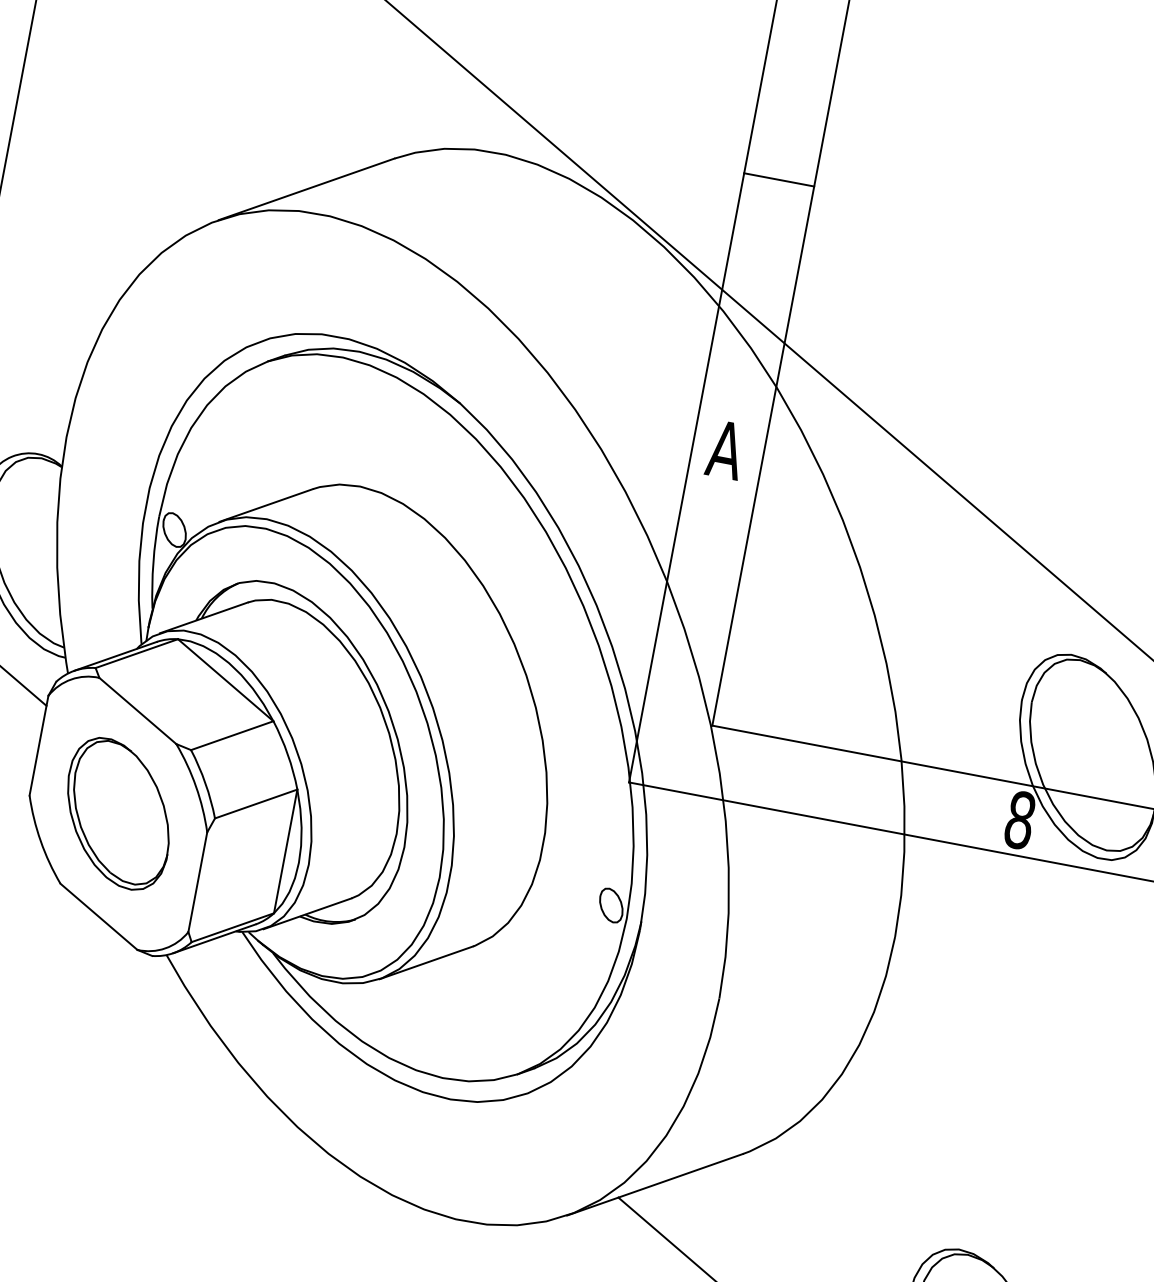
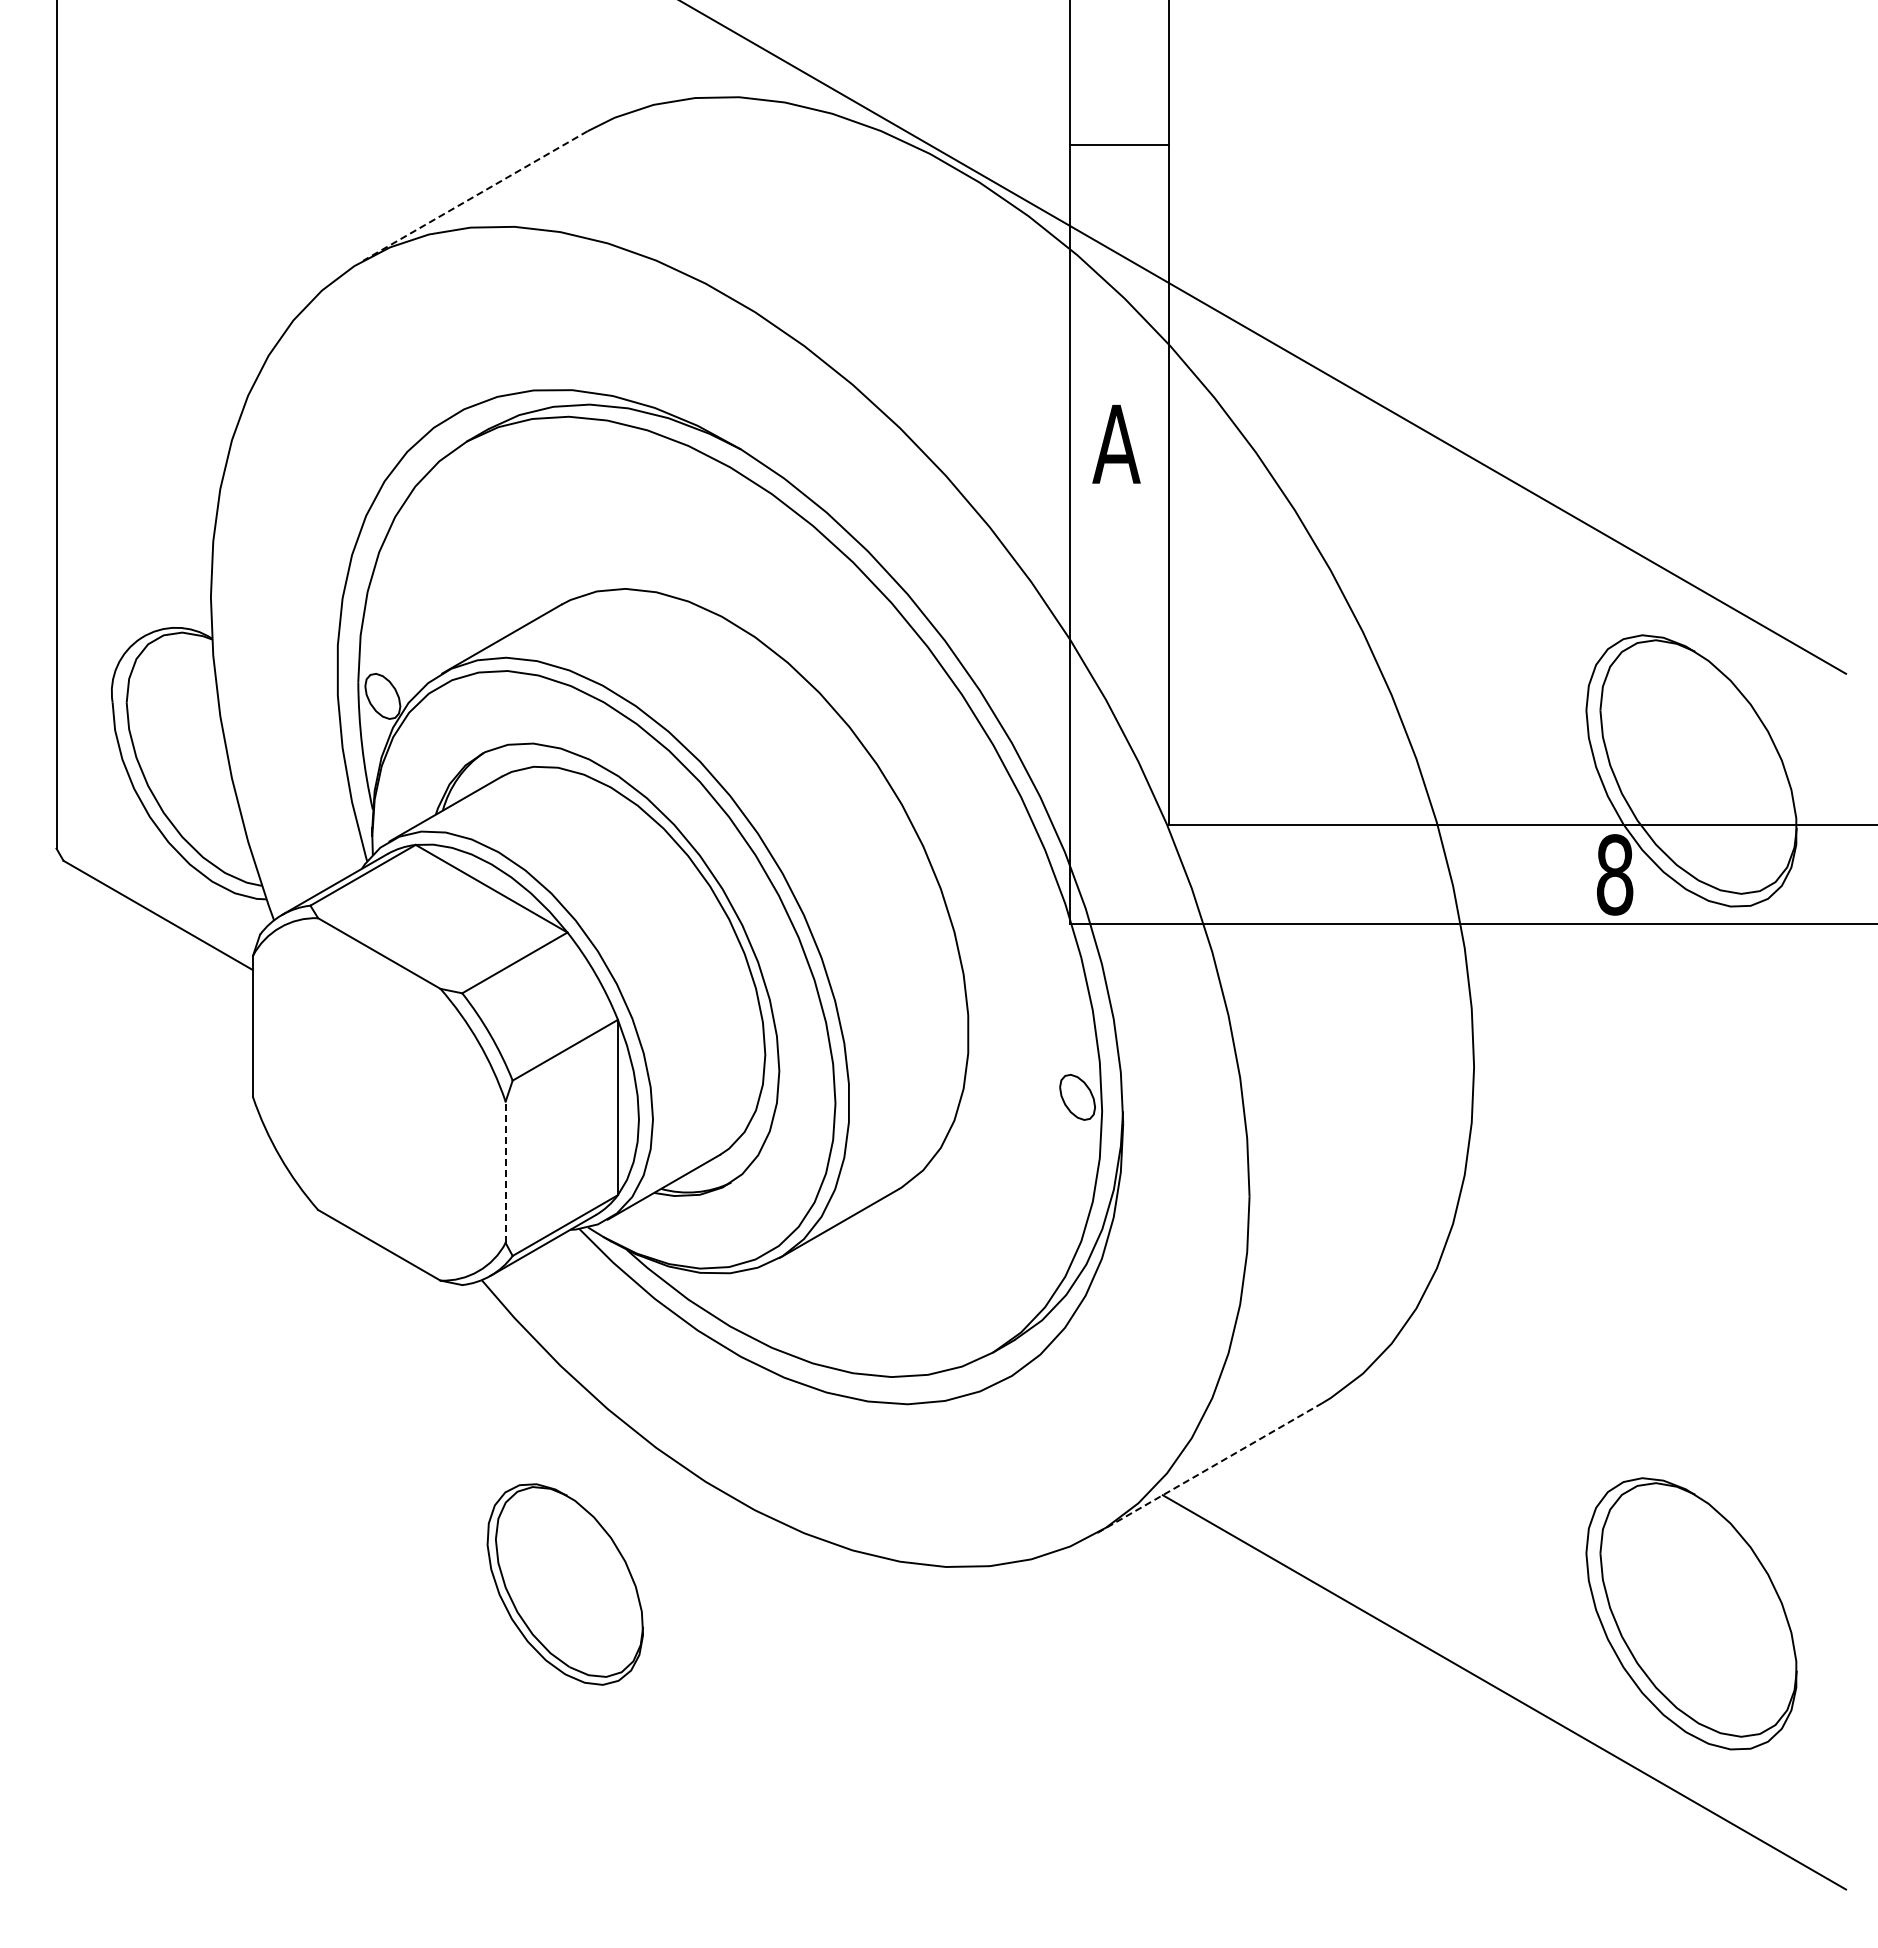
line: (779, 179) -> (1119, 144), moved
line: (306, 189) -> (475, 196), solid -> dashed
part: (117, 813) -> (564, 1584), moved
line: (197, 882) -> (505, 1172), solid -> dashed
line: (654, 1184) -> (1209, 1468), solid -> dashed

